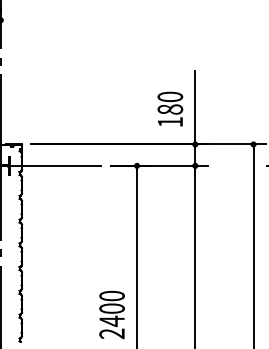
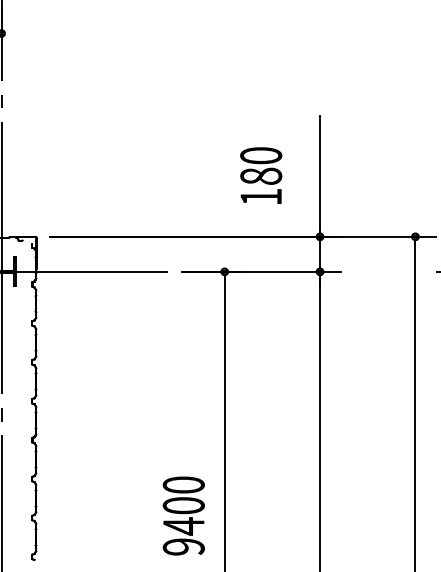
text: (170, 108) -> (261, 174), moved
text: (111, 333) -> (182, 546), 2400 -> 9400

